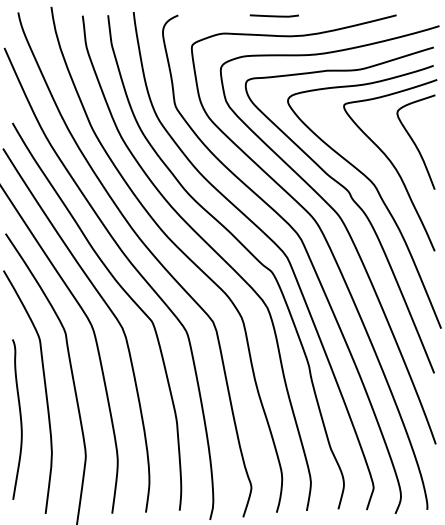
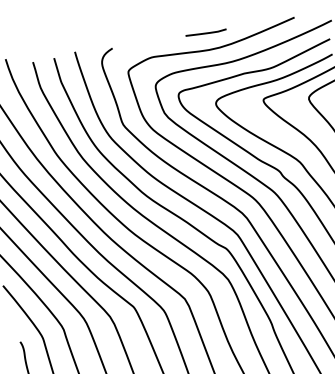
line: (273, 15) -> (205, 32), moved

